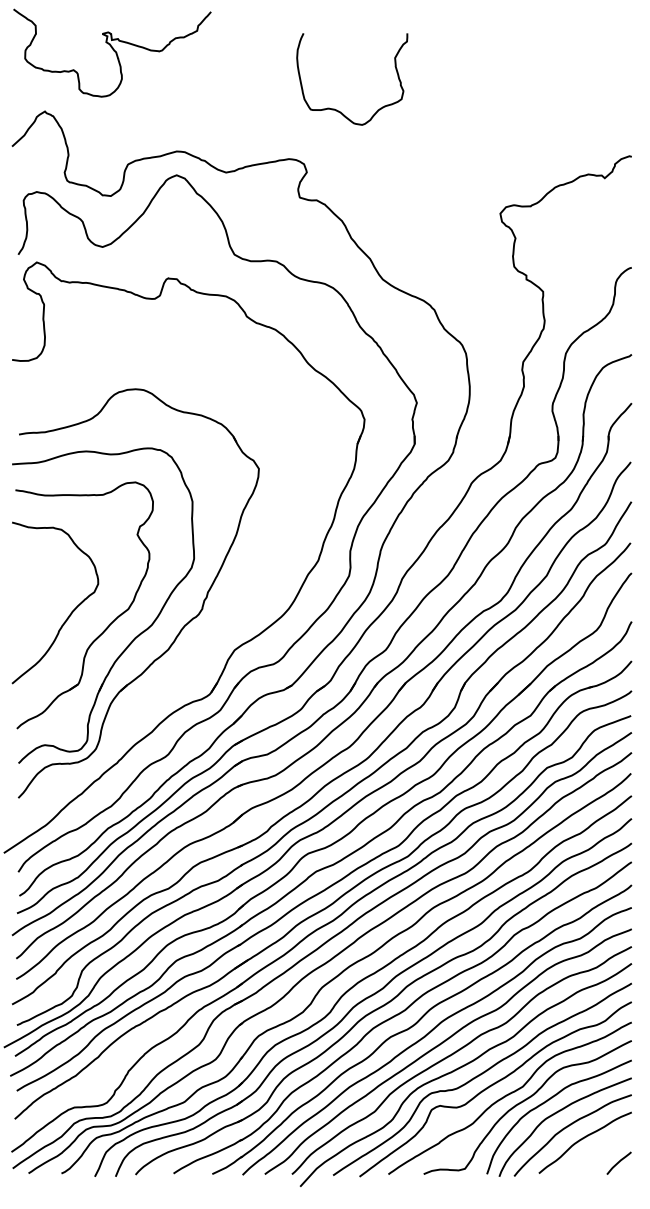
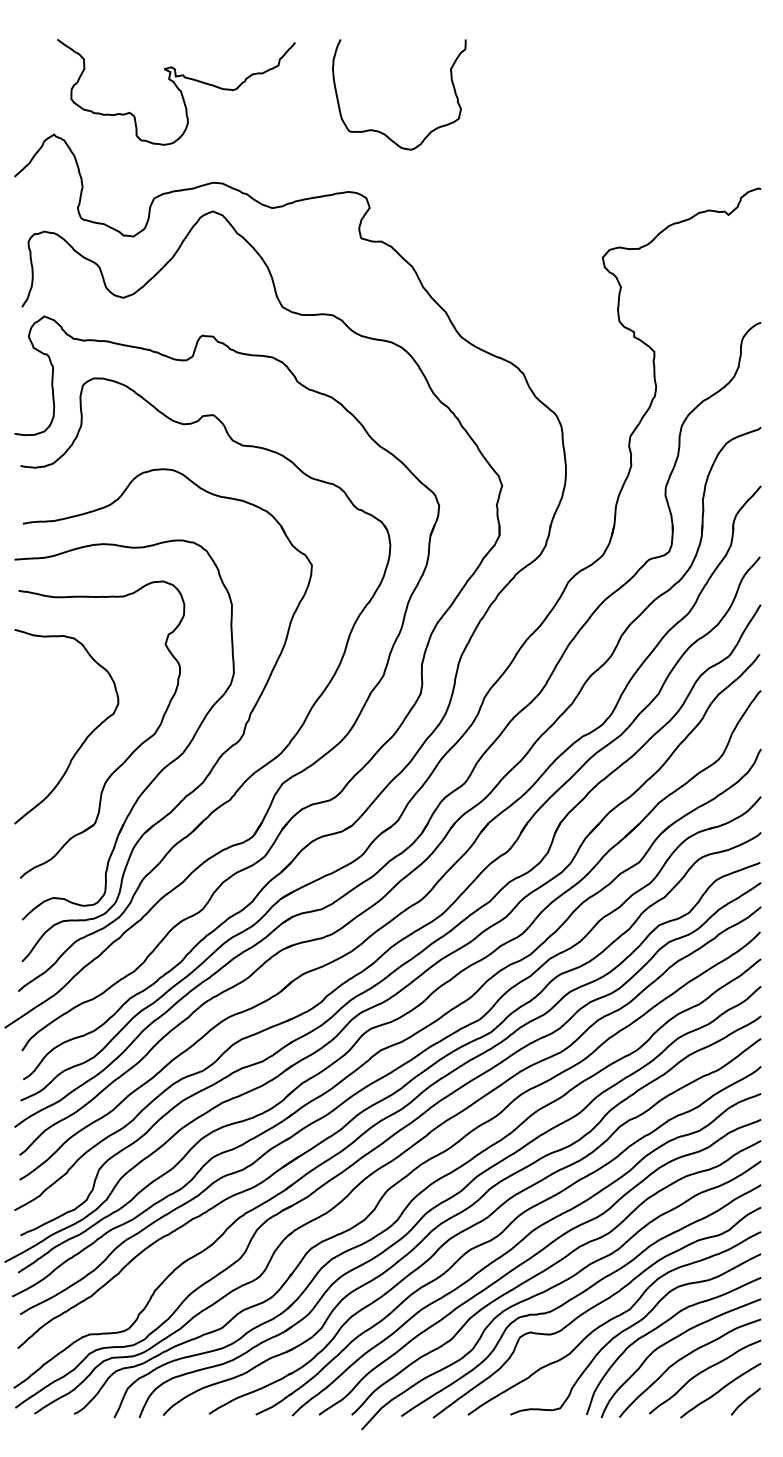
curve: (114, 51) -> (178, 90), moved
curve: (339, 110) -> (383, 132), moved
part: (217, 636) -> (261, 766), added
curve: (598, 1154) -> (720, 1390), added

